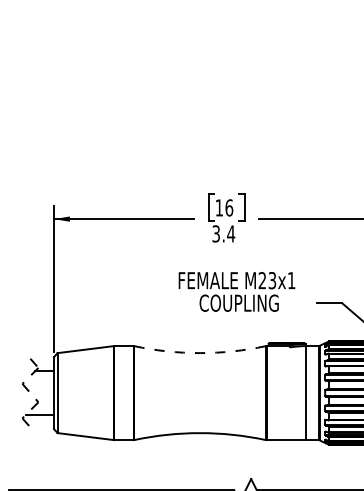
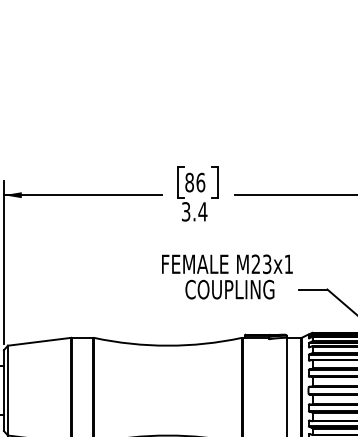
text: (219, 207) -> (189, 182), 16 -> 86
text: (236, 291) -> (226, 276), moved
arc: (200, 353) -> (168, 346), dashed -> solid

